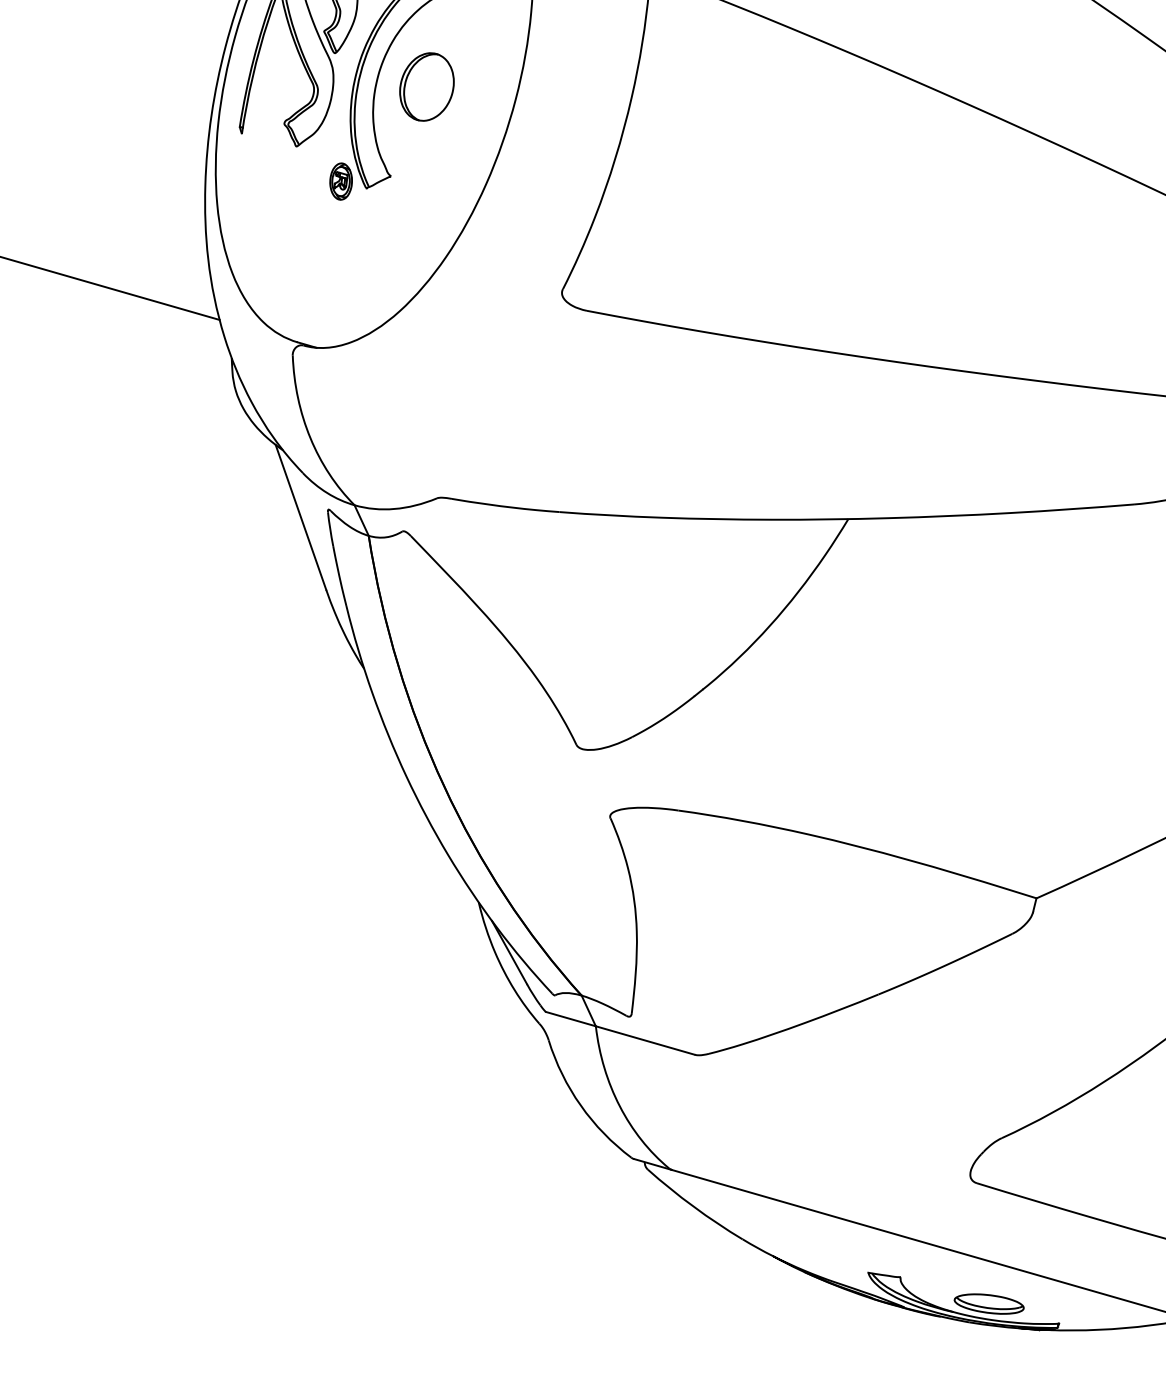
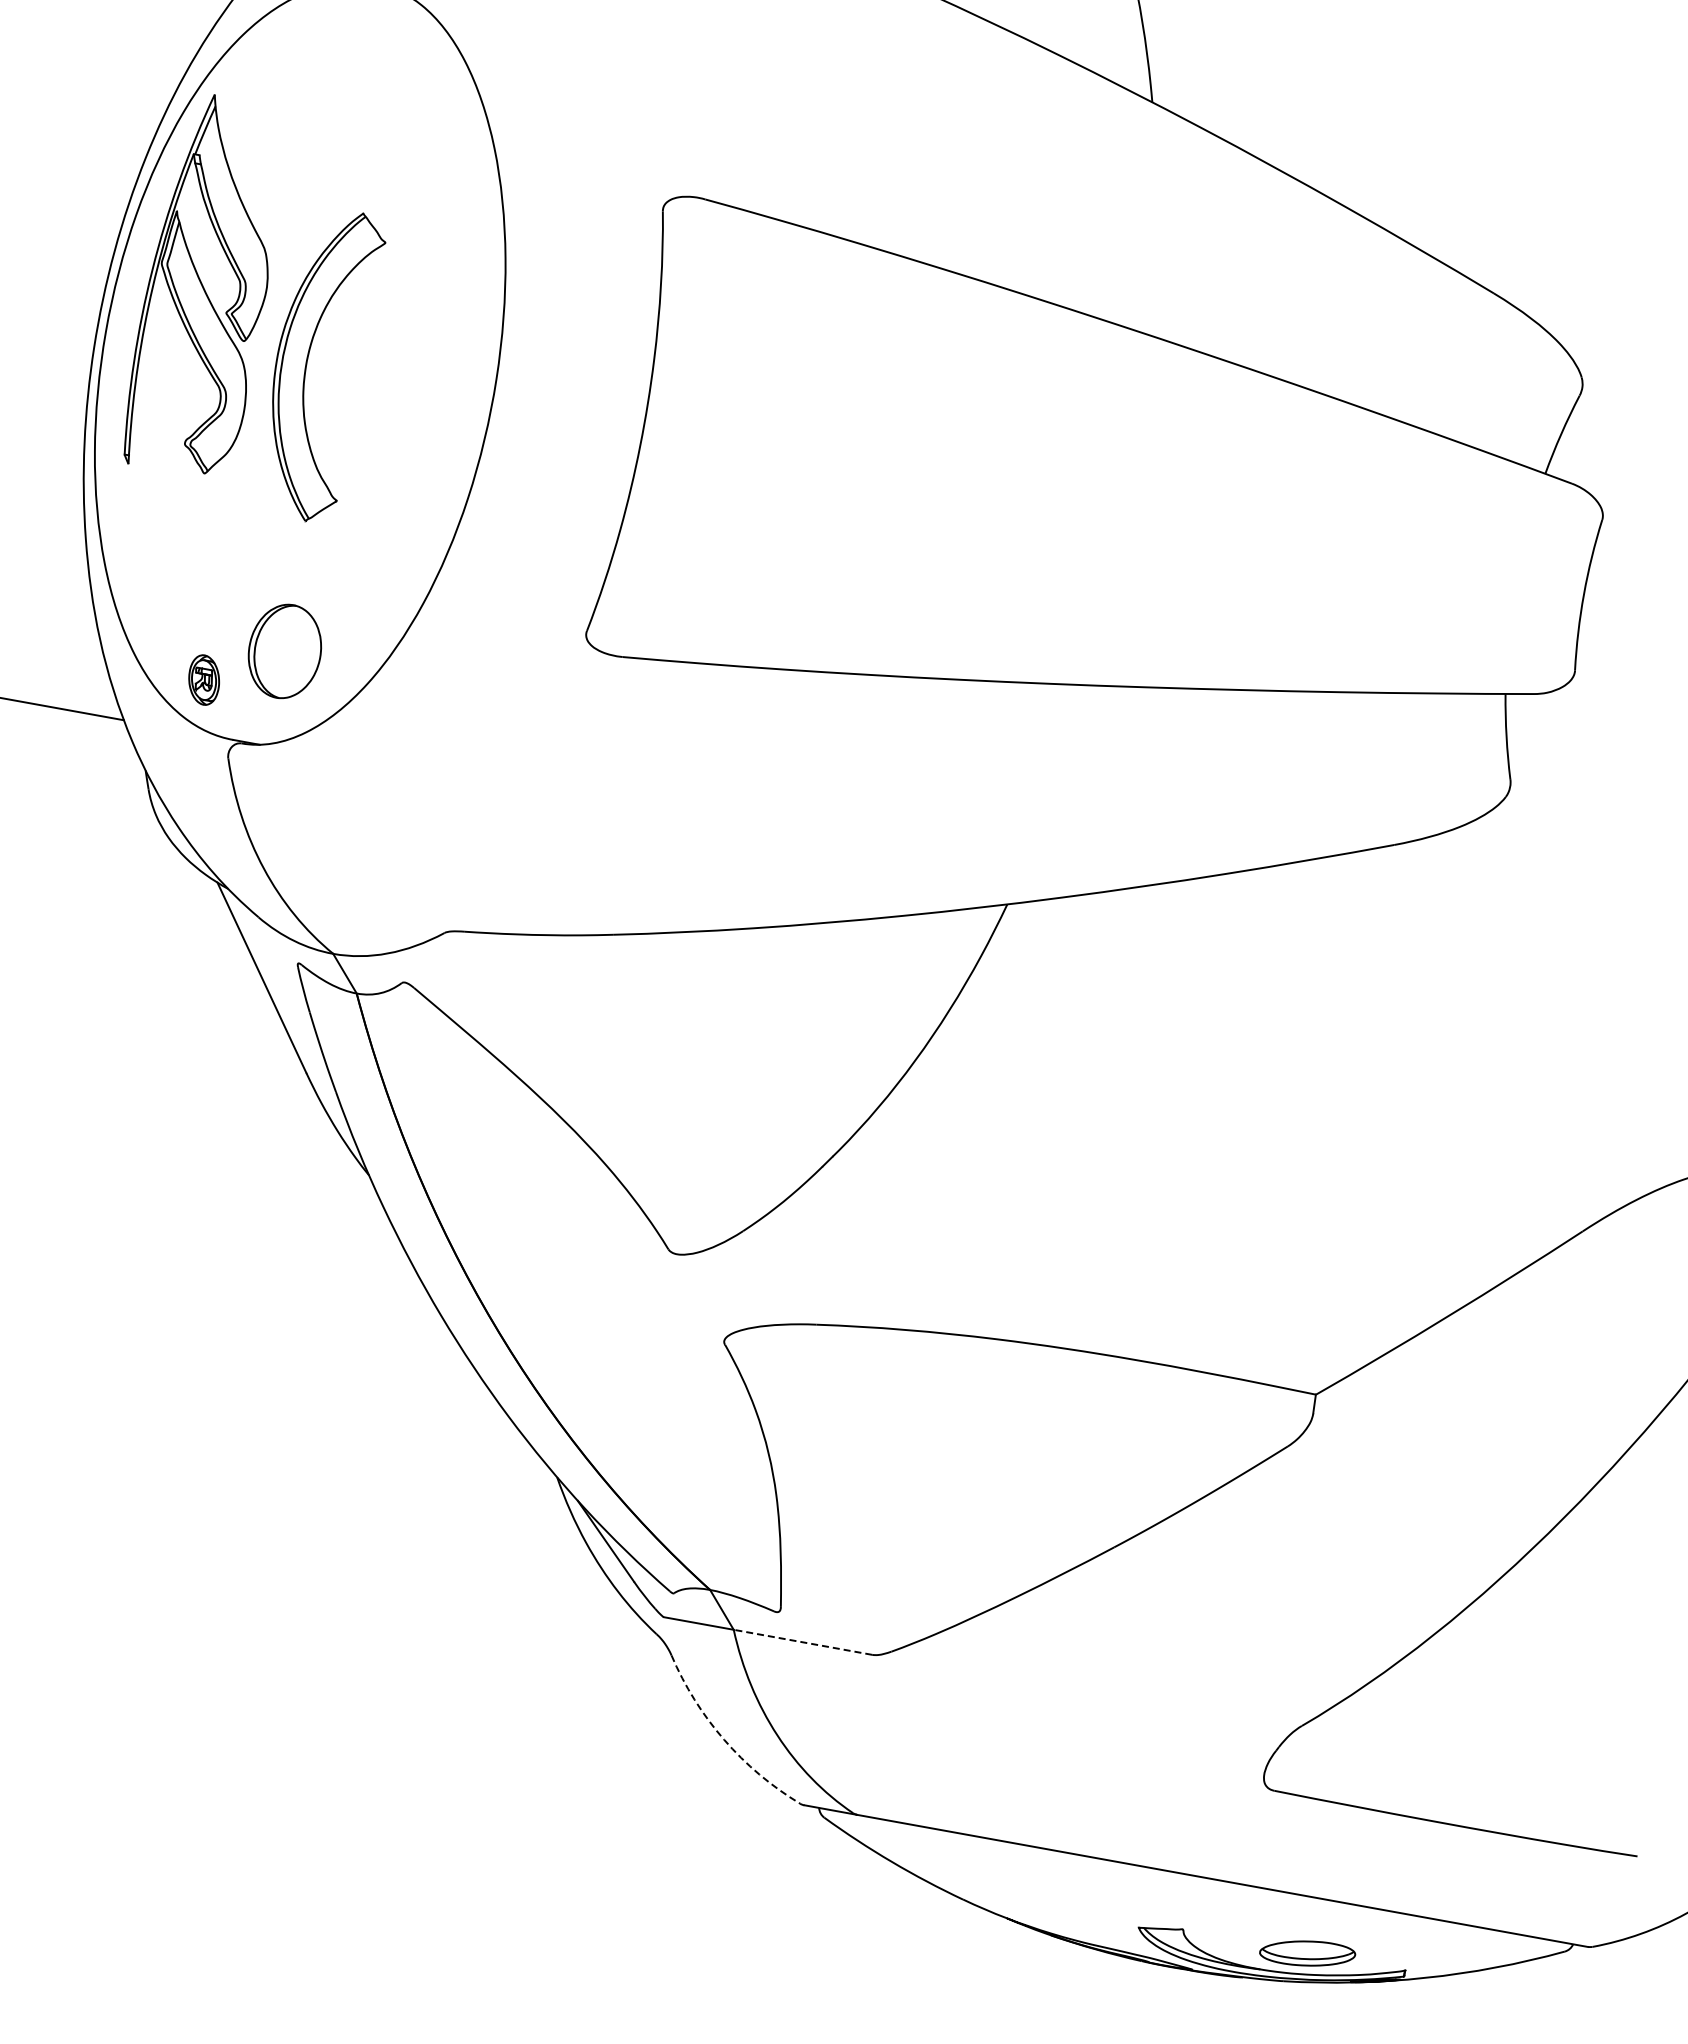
part: (426, 86) -> (284, 650), moved
part: (340, 181) -> (203, 679), moved
line: (644, 1040) -> (802, 1642), solid -> dashed
arc: (581, 1105) -> (724, 1739), solid -> dashed

